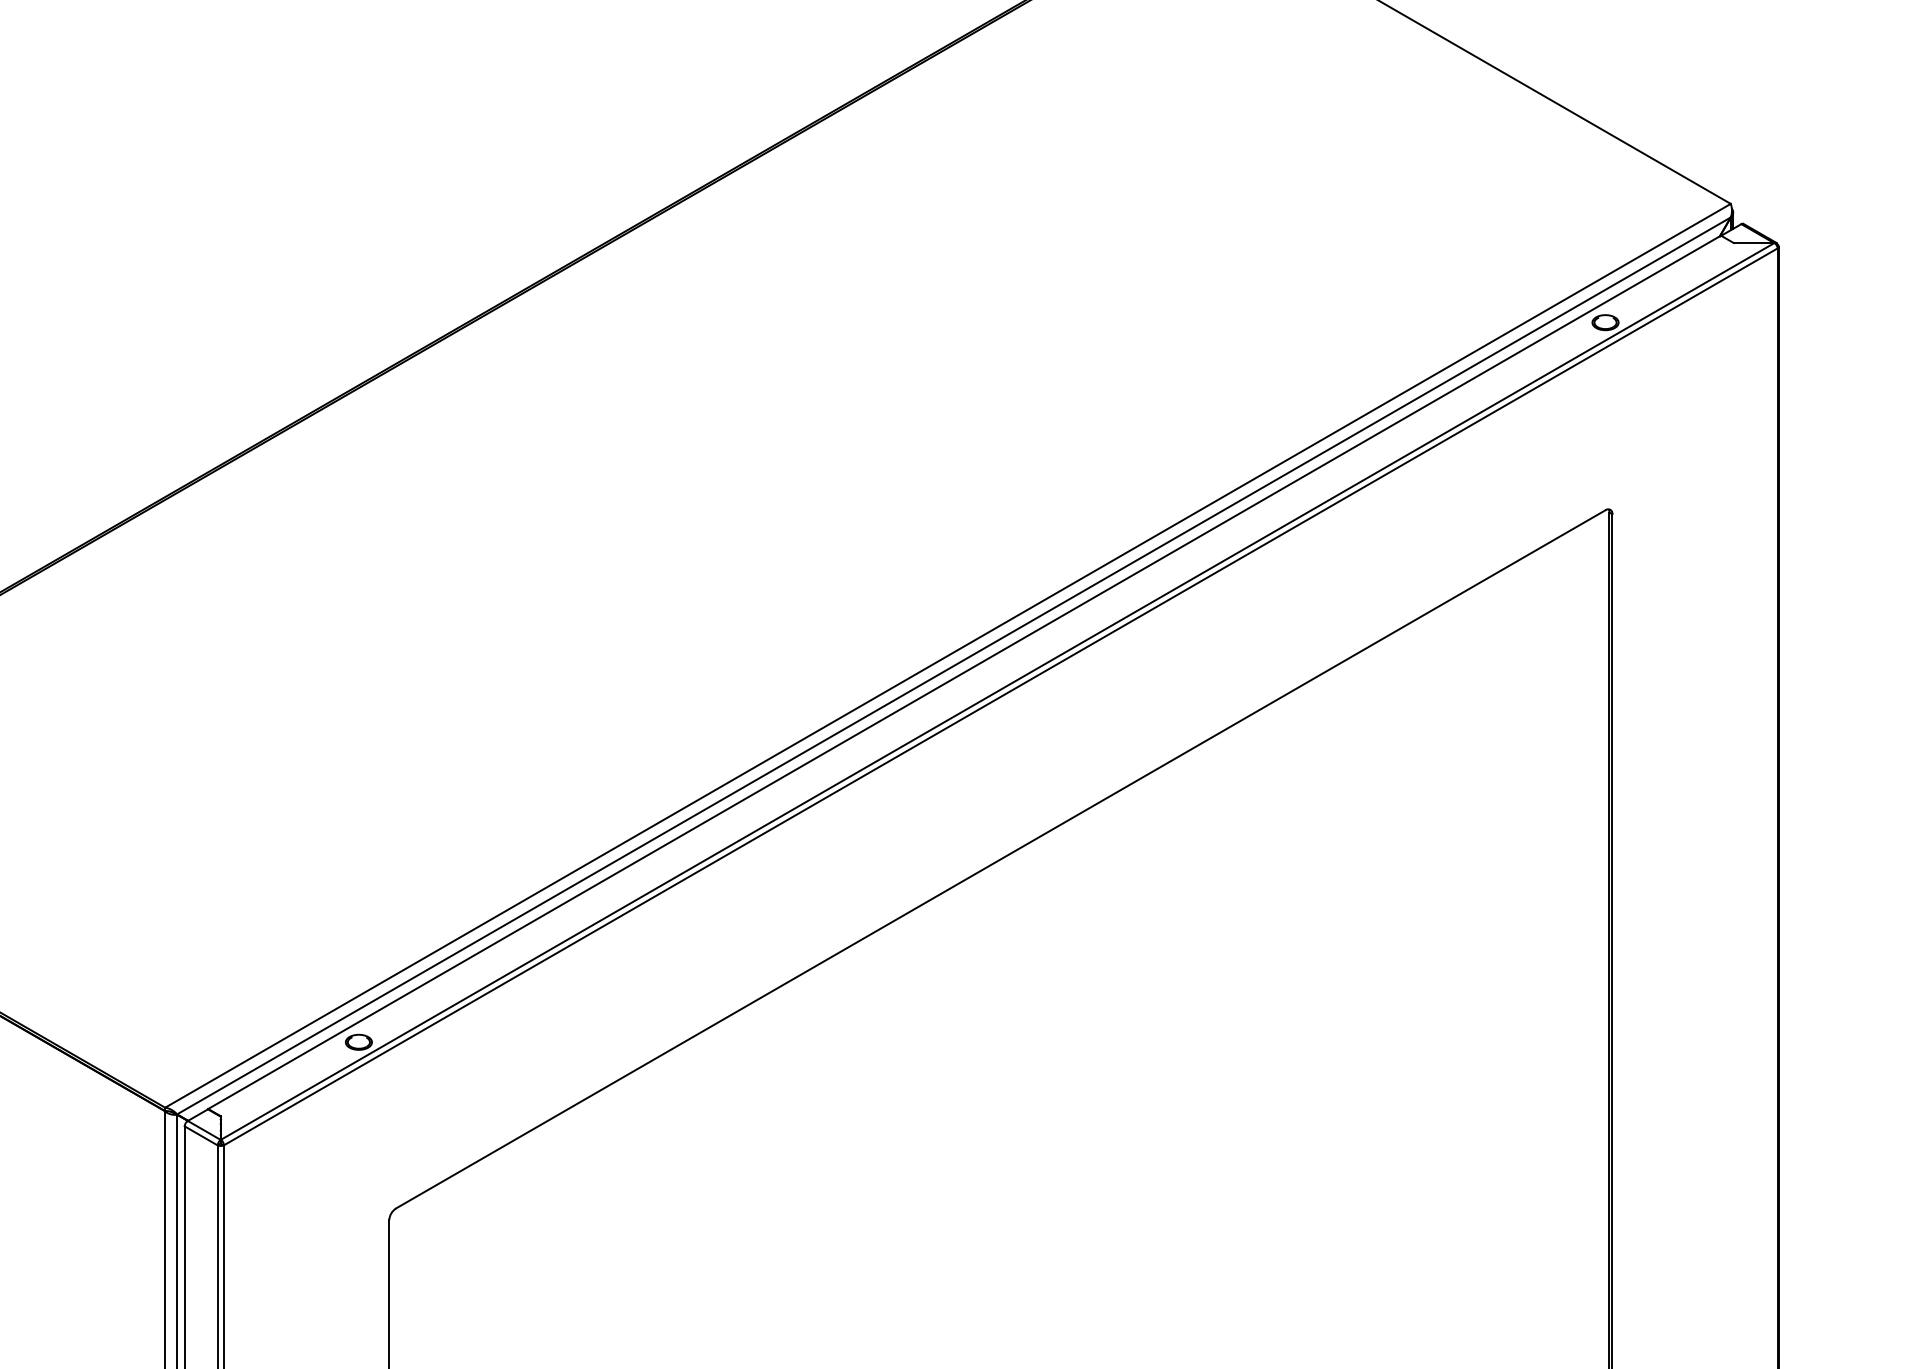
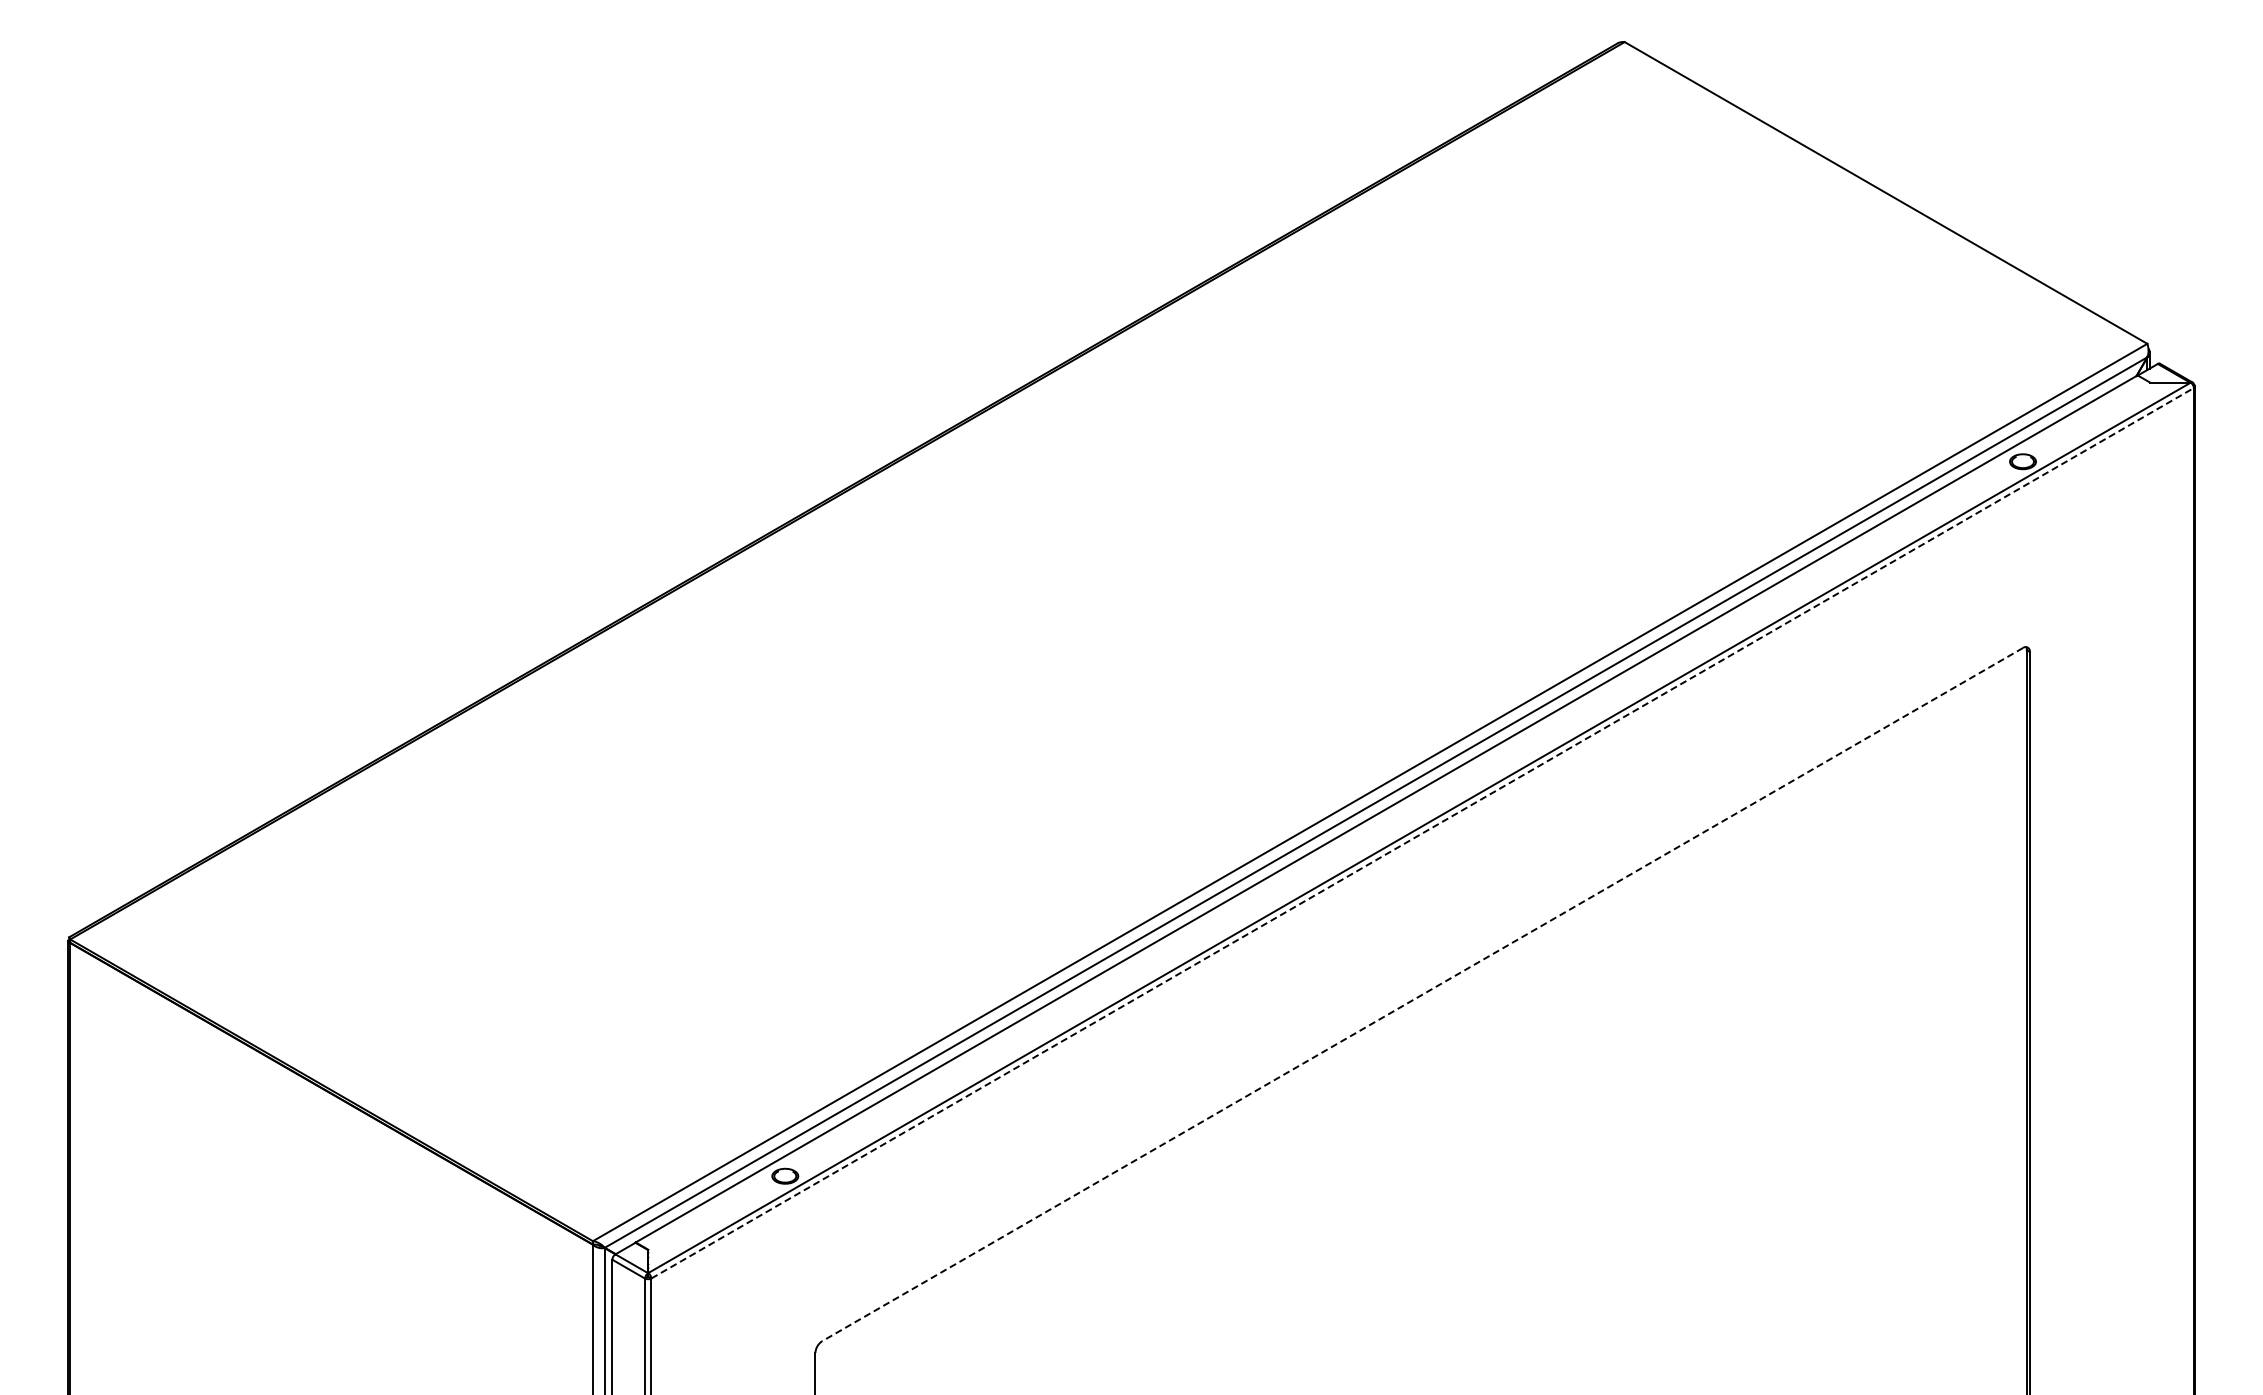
line: (1001, 697) -> (1423, 833), solid -> dashed
line: (1000, 859) -> (1422, 994), solid -> dashed

